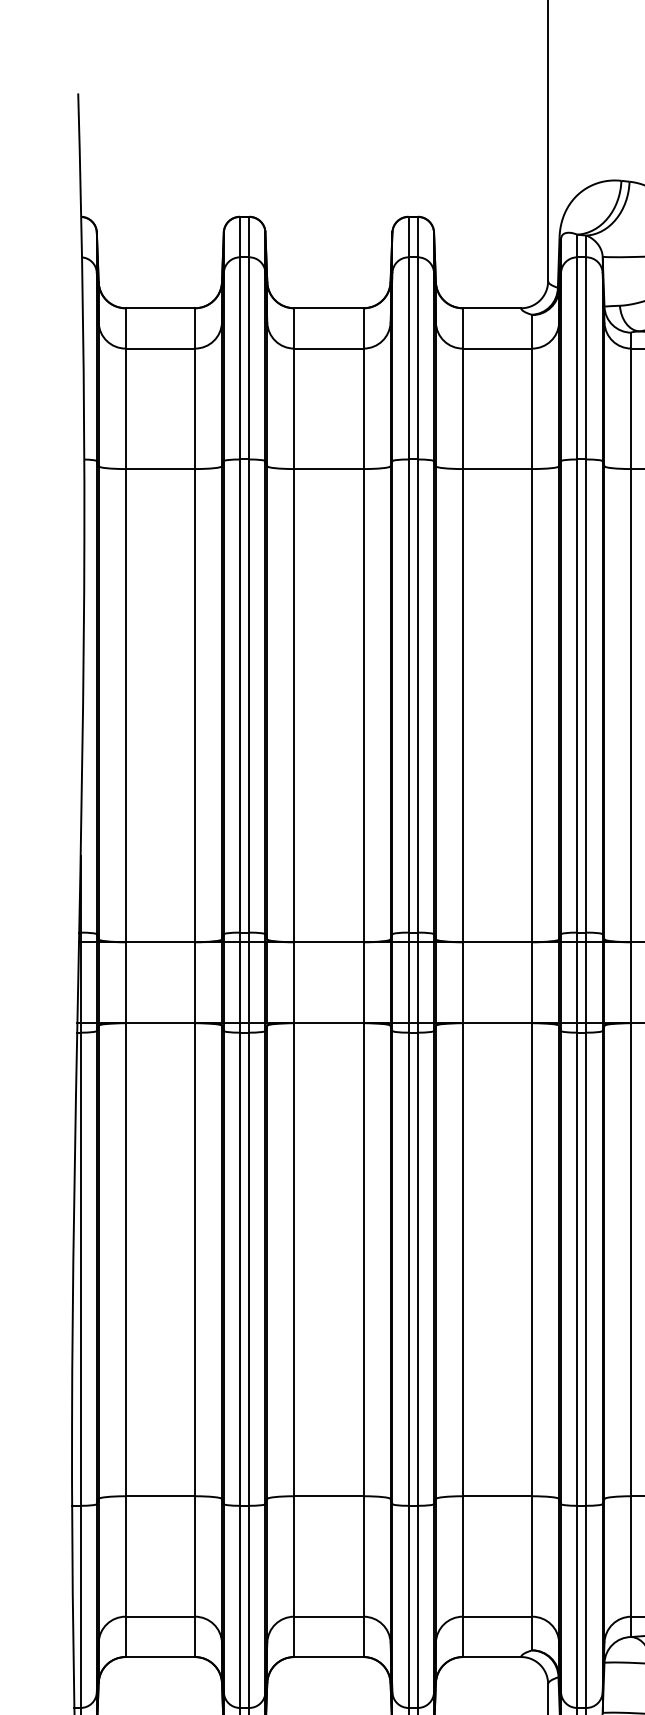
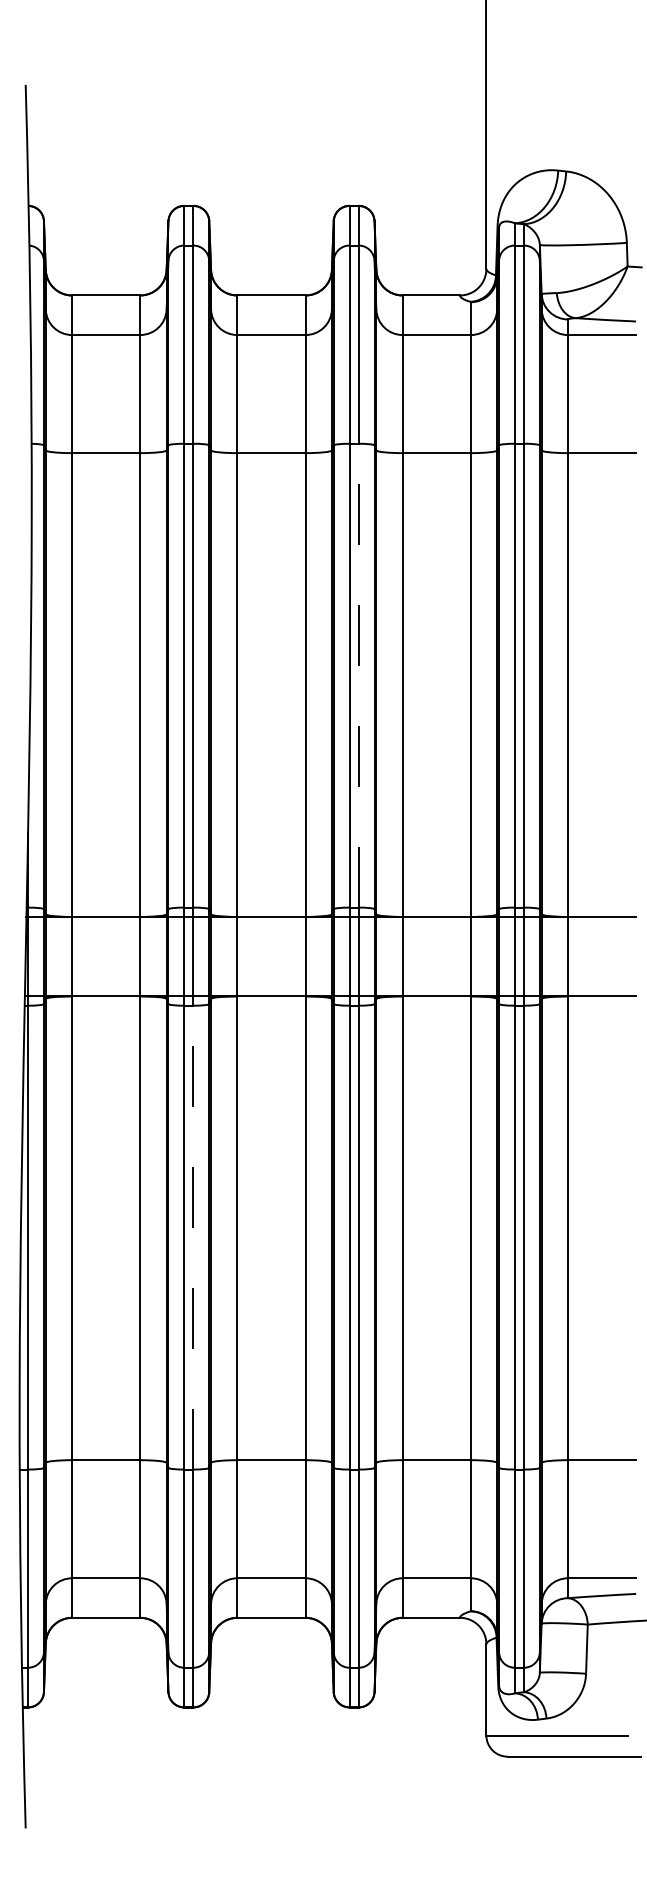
line: (417, 695) -> (358, 675), solid -> dashed
line: (249, 1269) -> (193, 1237), solid -> dashed

